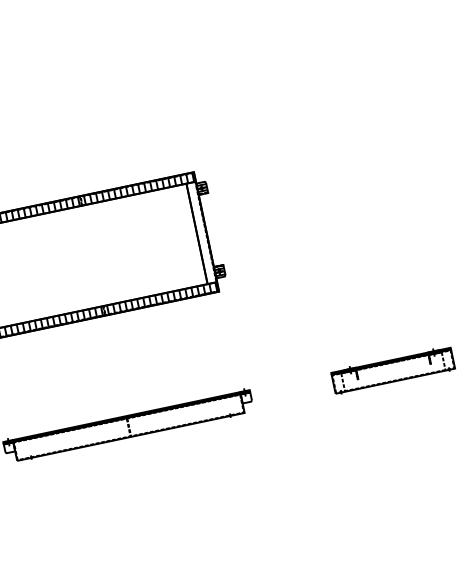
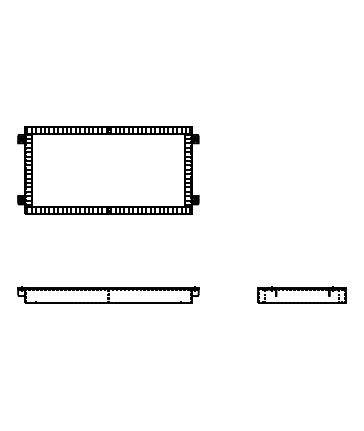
hatch: (200, 231) -> (187, 169), added

